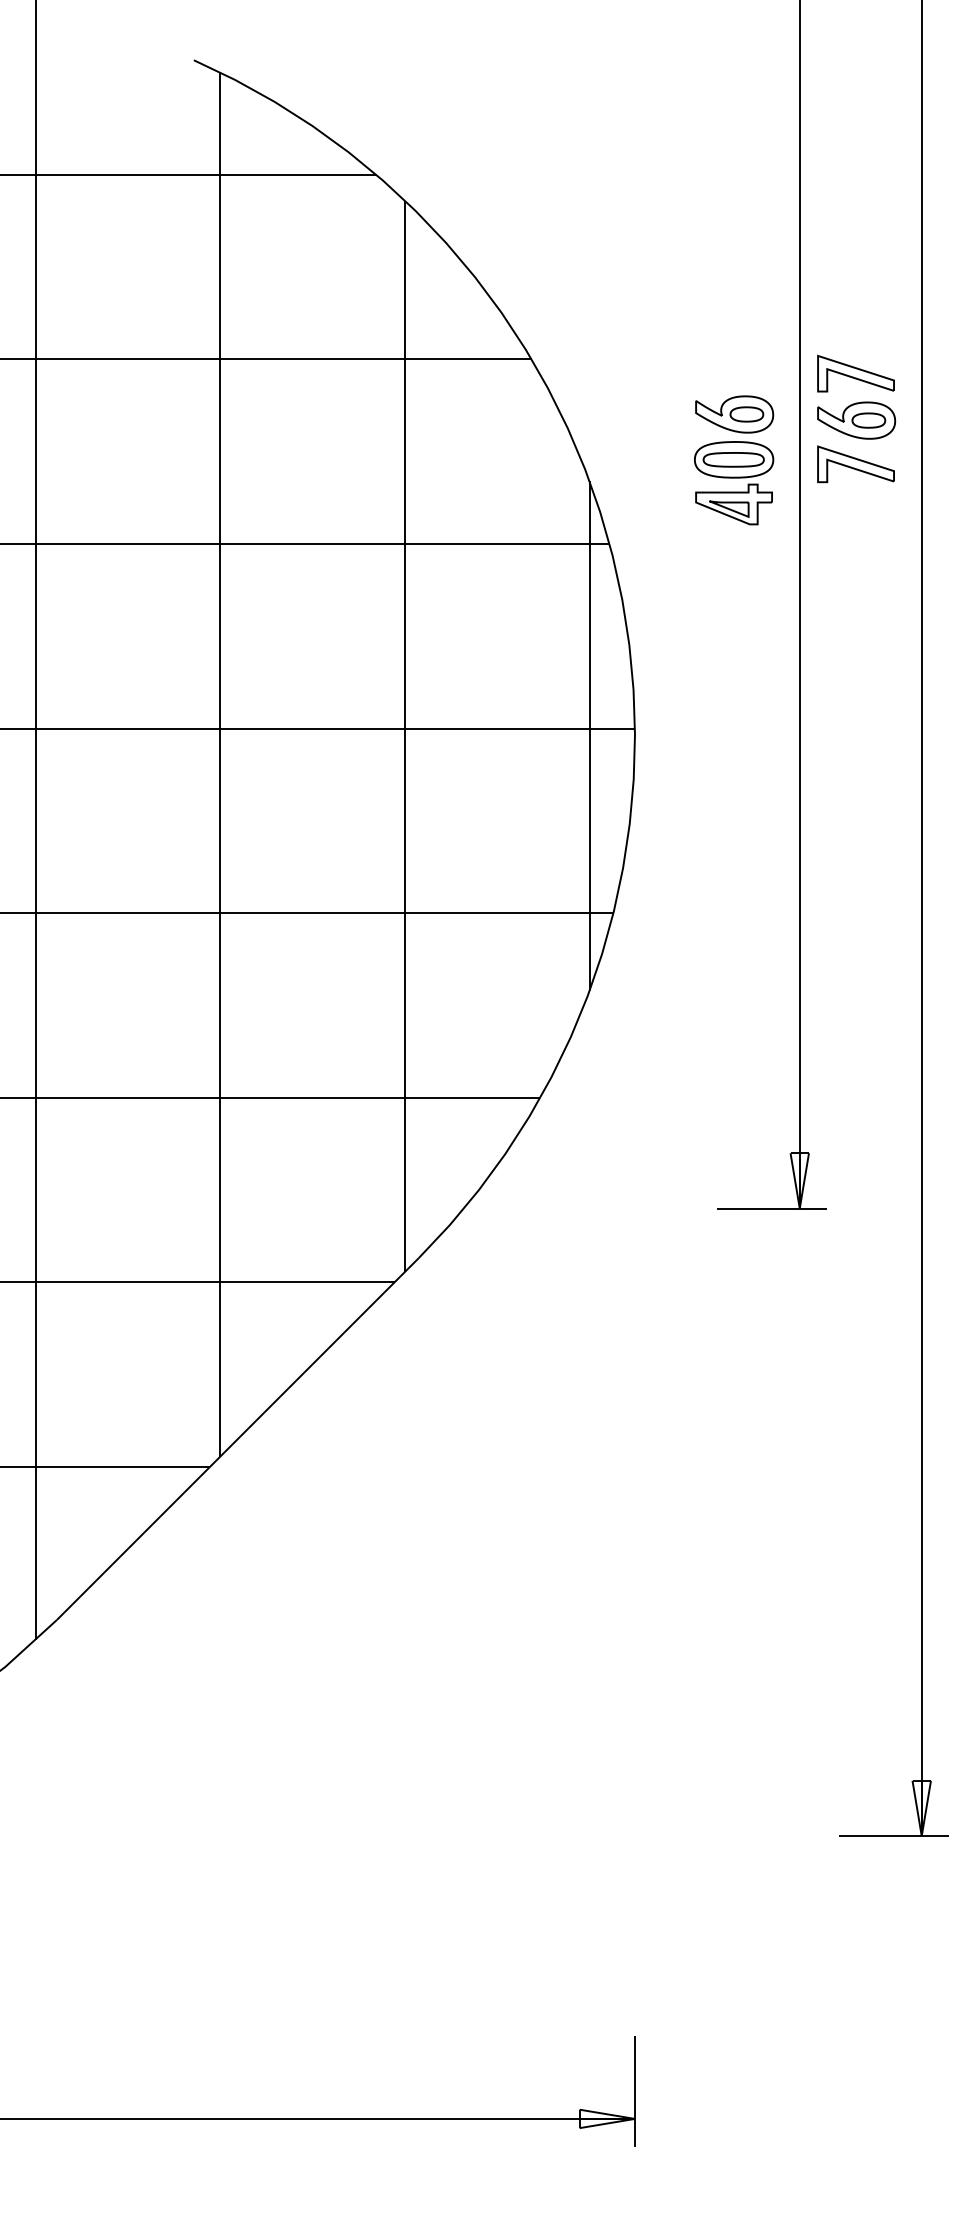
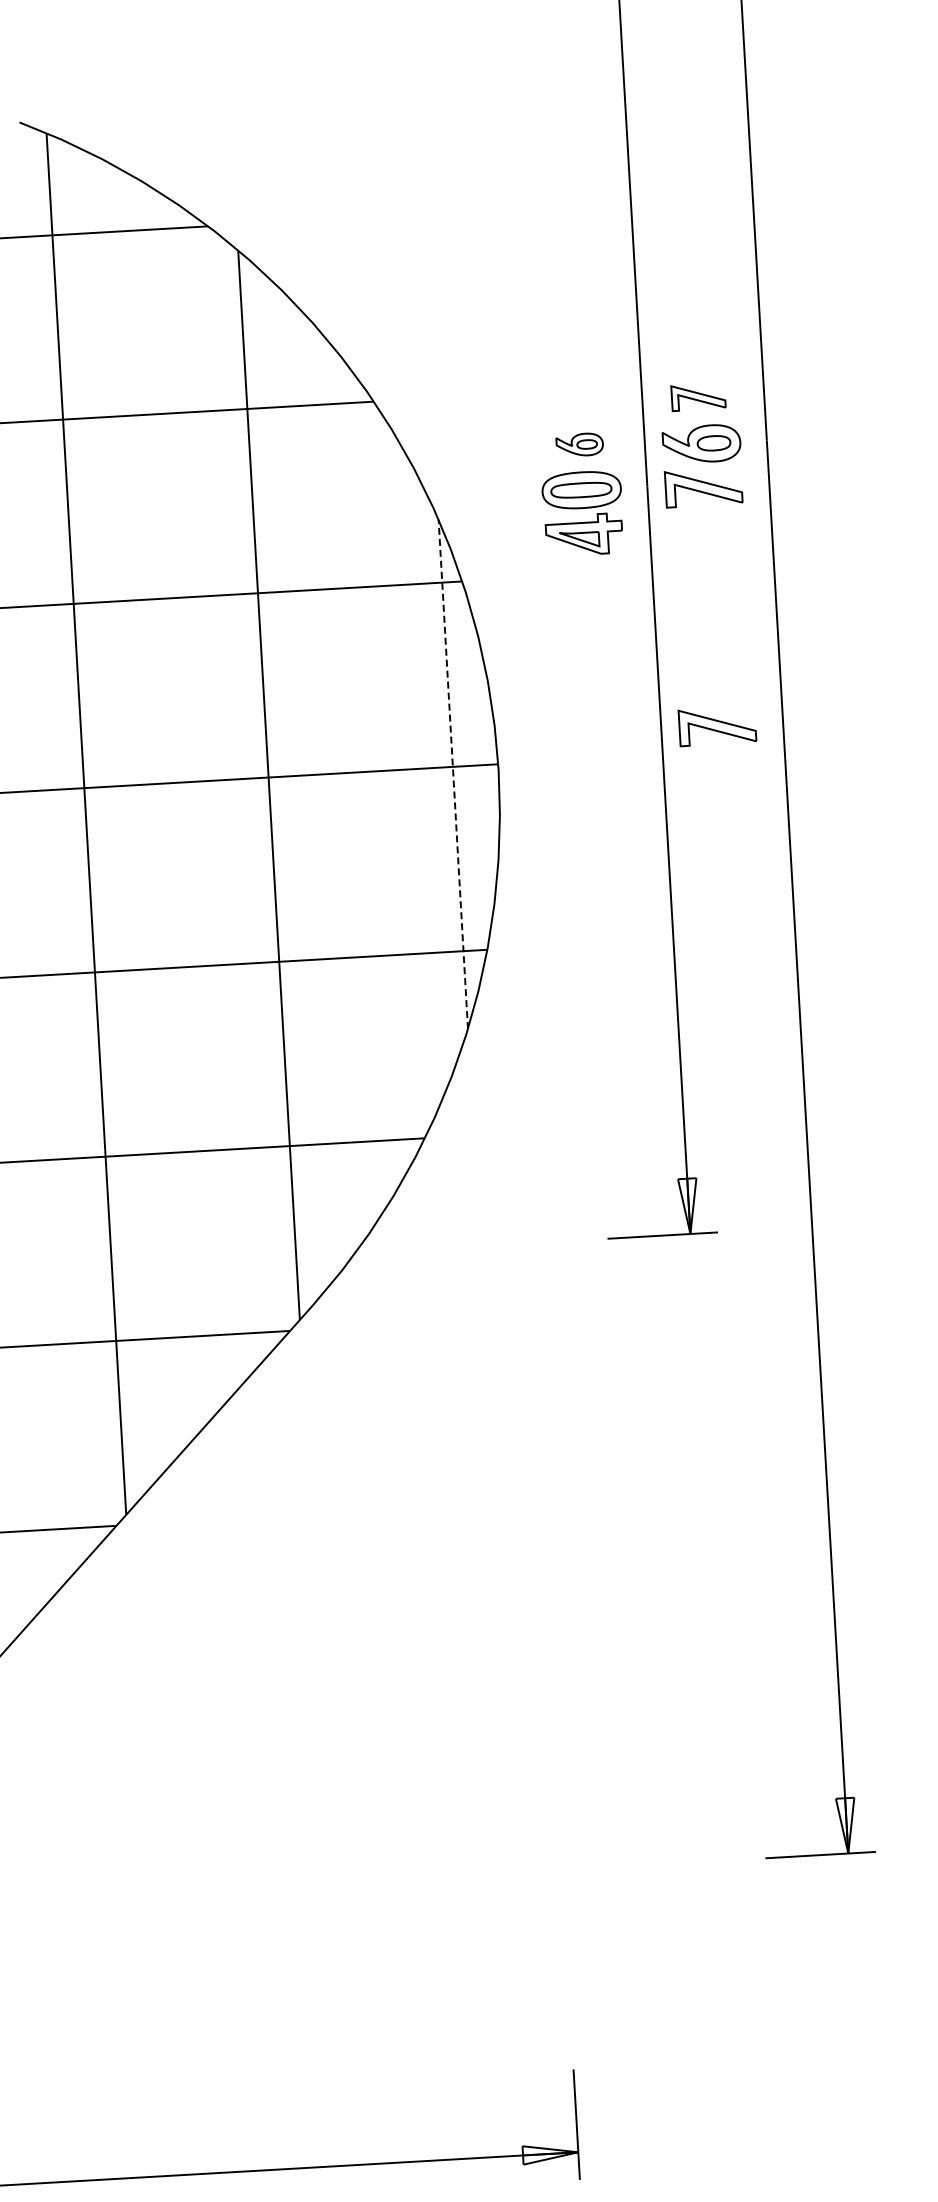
part: (855, 373) -> (697, 397), size x0.7
part: (734, 414) -> (579, 444), size x0.6
part: (855, 703) -> (716, 726), added
line: (589, 735) -> (453, 773), solid -> dashed

